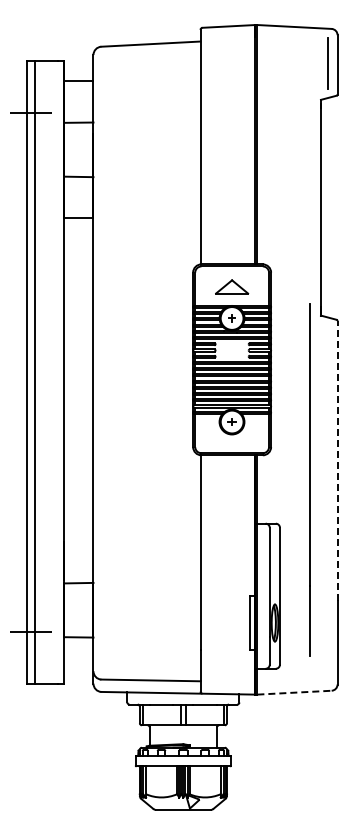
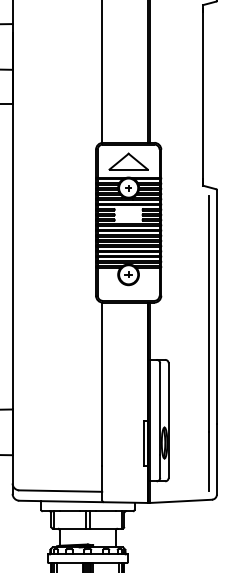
part: (231, 286) -> (128, 161), size x1.43
line: (337, 460) -> (216, 307), dashed -> solid
line: (309, 479) -> (208, 342), moved
line: (295, 692) -> (181, 501), dashed -> solid

